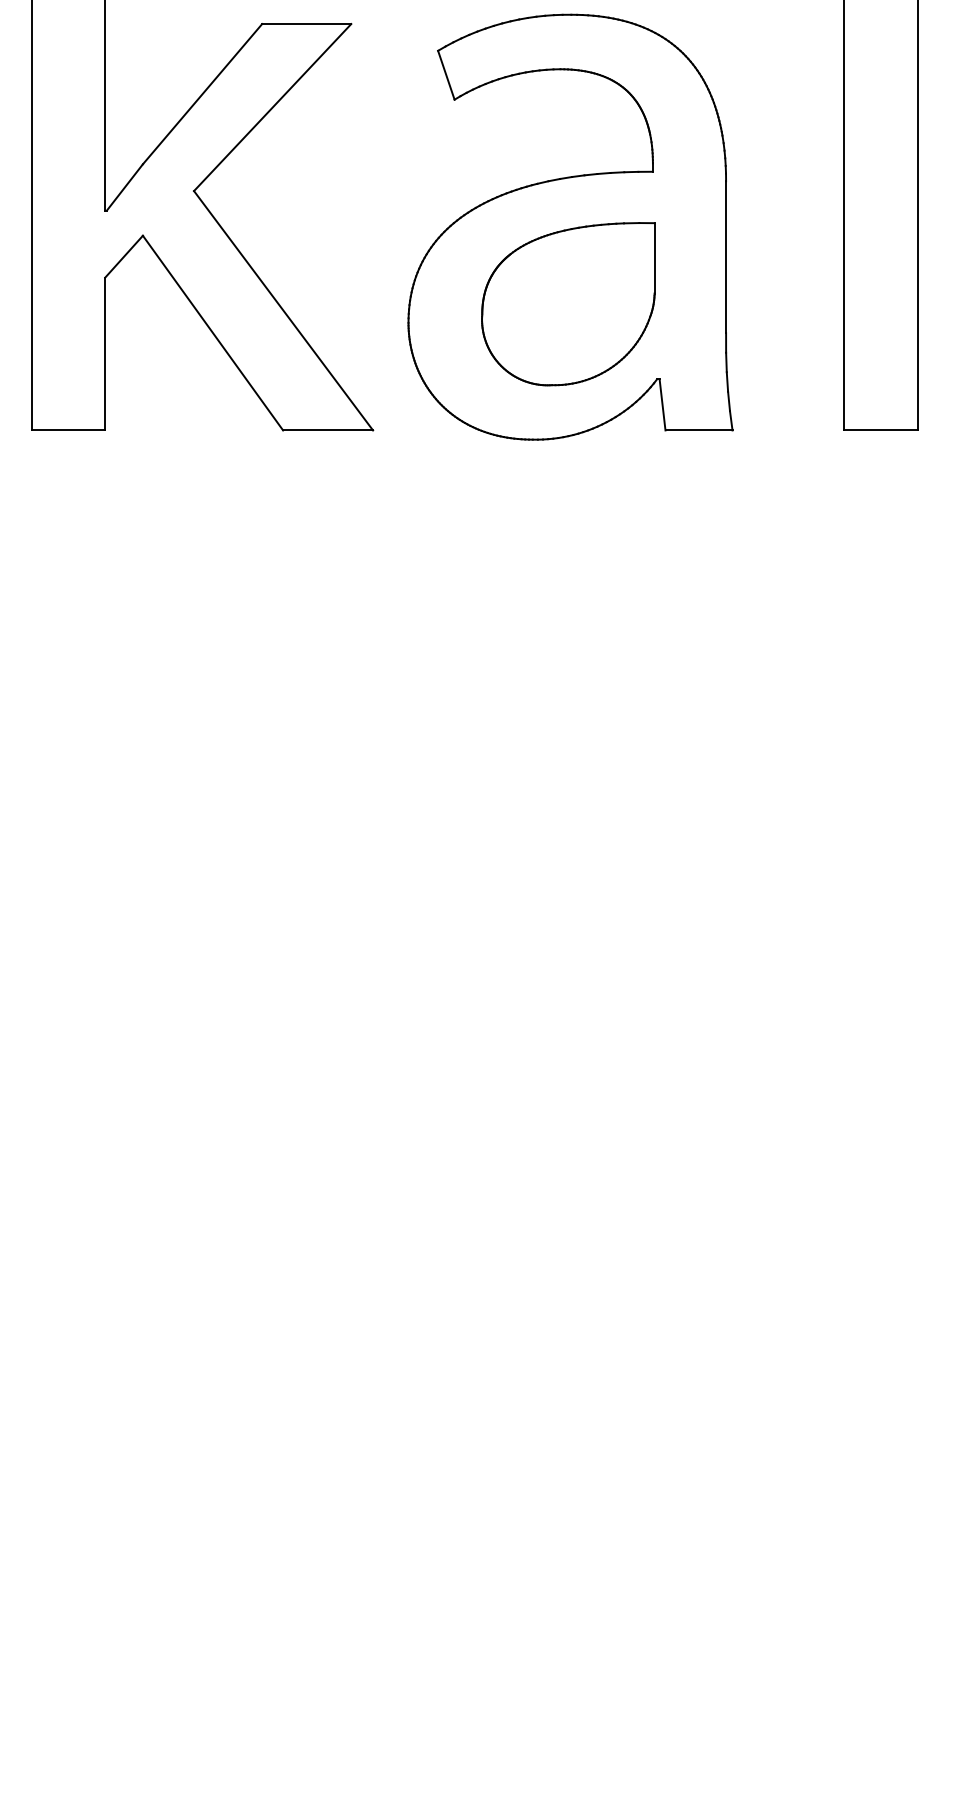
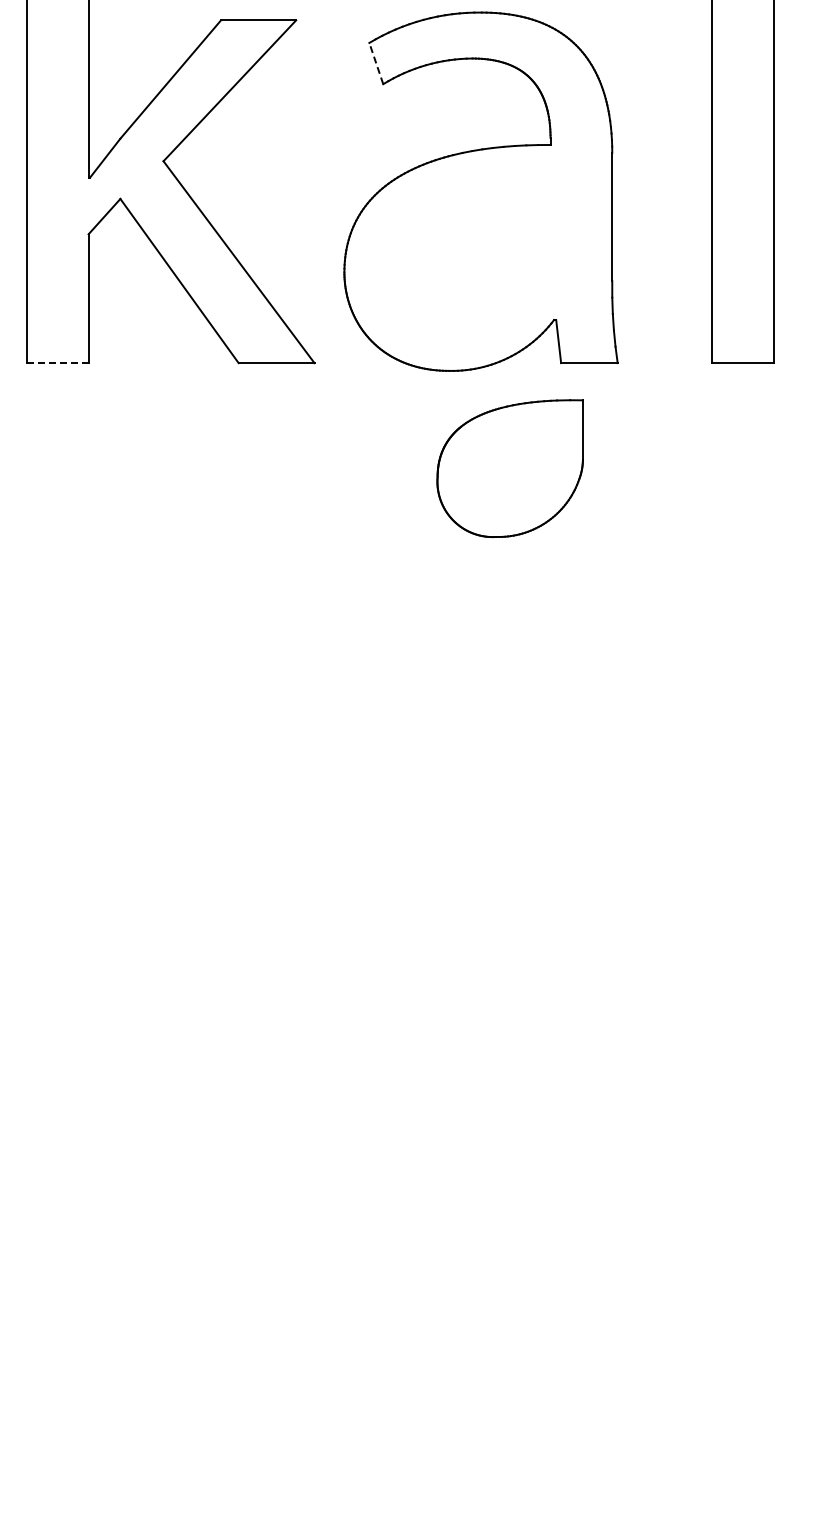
line: (446, 75) -> (376, 63), solid -> dashed
part: (567, 304) -> (509, 468), moved
line: (68, 430) -> (57, 363), solid -> dashed

